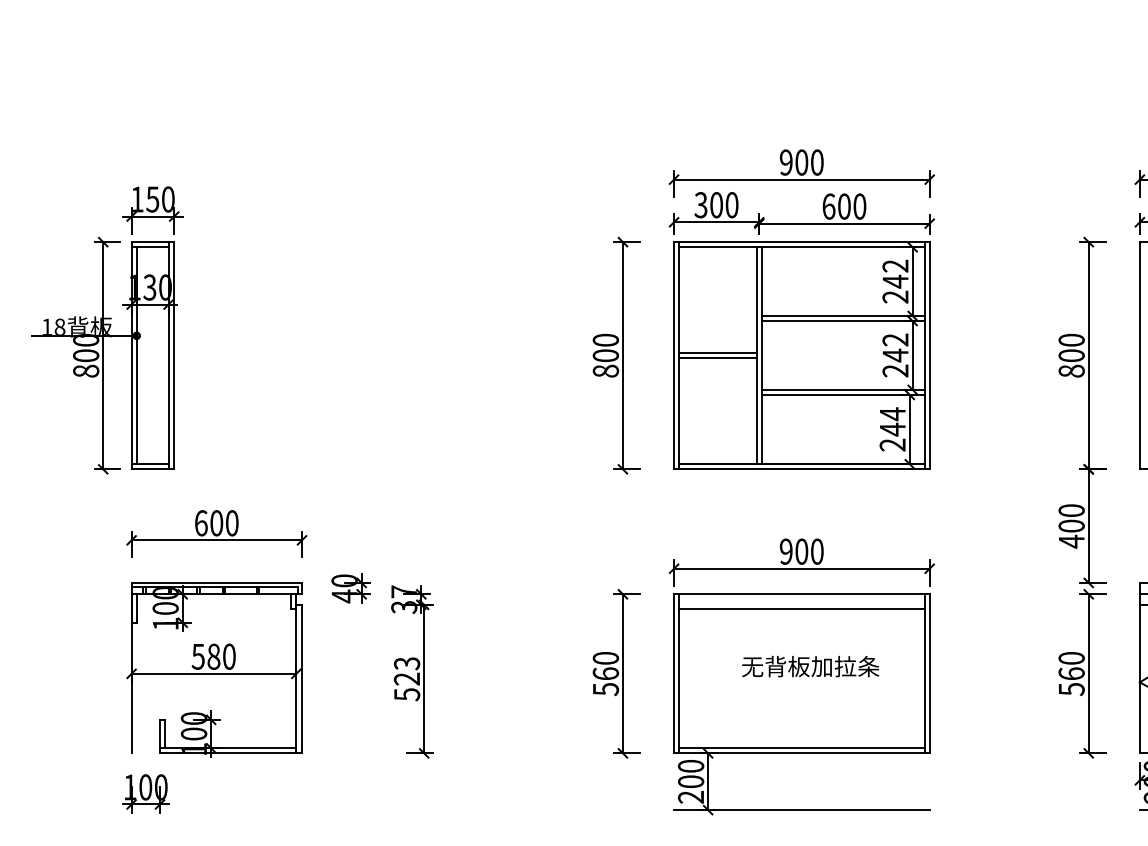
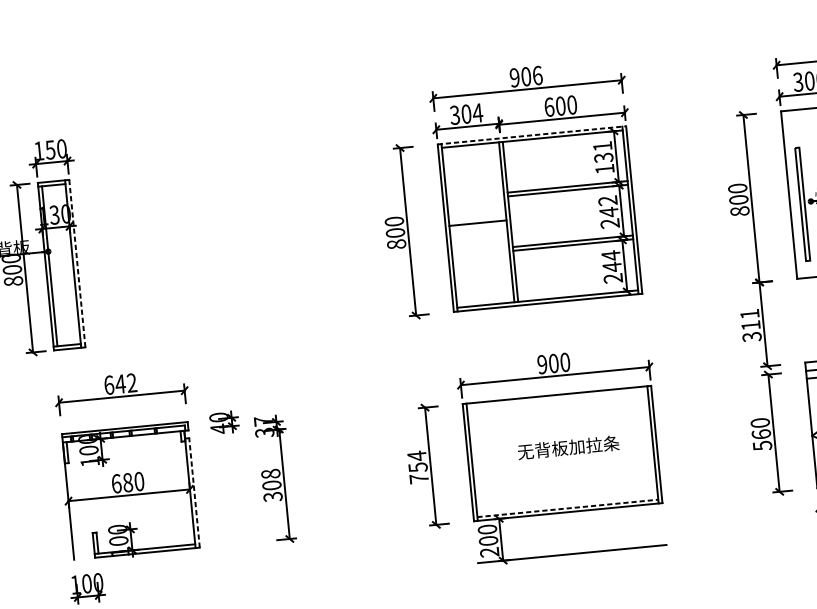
text: (817, 162) -> (537, 75), 900 -> 906
text: (731, 205) -> (477, 113), 300 -> 304
line: (801, 242) -> (531, 135), solid -> dashed
text: (895, 281) -> (603, 157), 242 -> 131
line: (174, 355) -> (77, 263), solid -> dashed
line: (717, 358) -> (478, 227), removed
text: (223, 523) -> (125, 383), 600 -> 642
text: (1071, 526) -> (750, 325), 400 -> 311
line: (801, 608) -> (557, 405), removed
text: (197, 656) -> (115, 483), 580 -> 680
text: (605, 673) -> (417, 467), 560 -> 754
line: (302, 678) -> (194, 492), solid -> dashed
text: (407, 678) -> (272, 484), 523 -> 308
line: (801, 748) -> (567, 508), solid -> dashed

